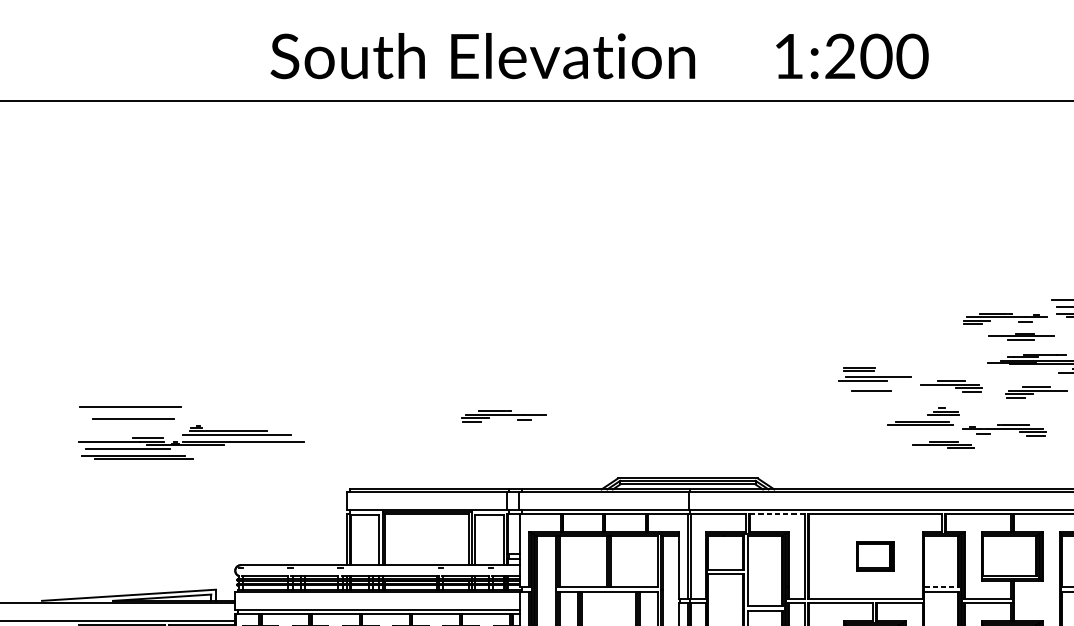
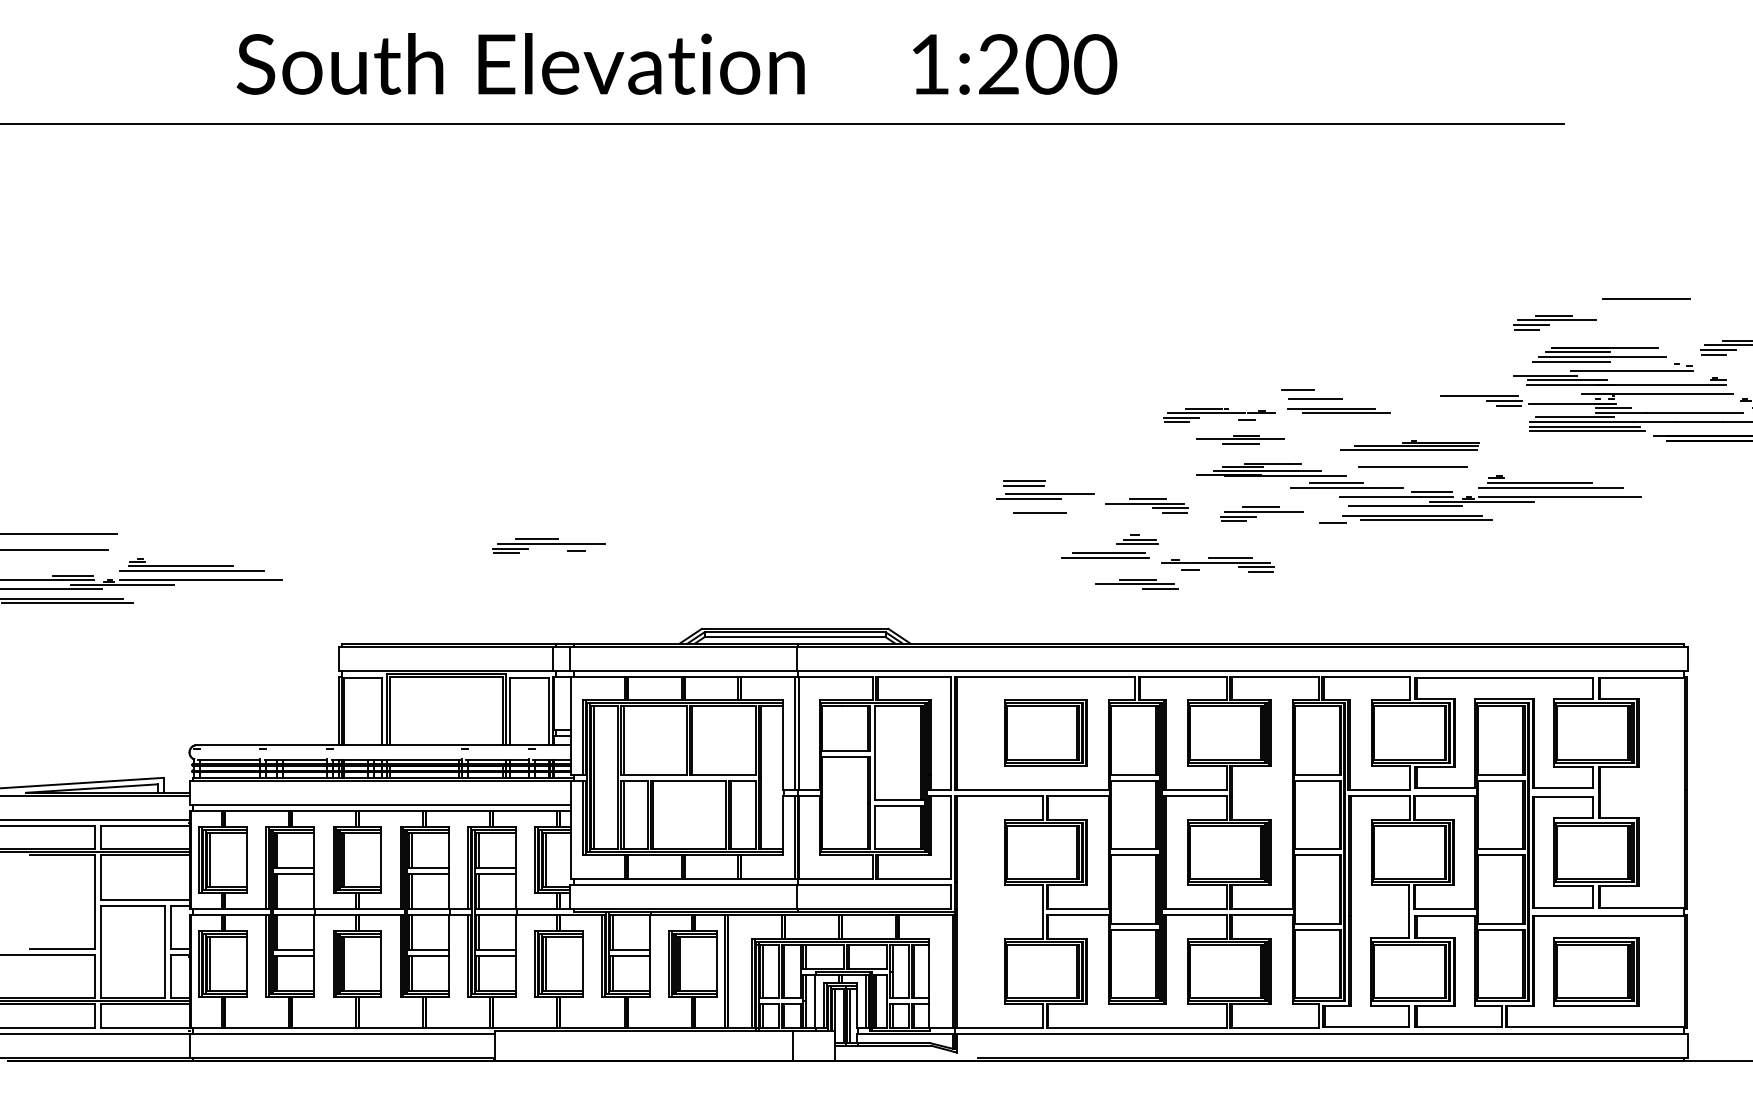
line: (777, 513) -> (914, 676), dashed -> solid
part: (875, 555) -> (1045, 732), size x1.67
line: (941, 587) -> (1134, 774), dashed -> solid

